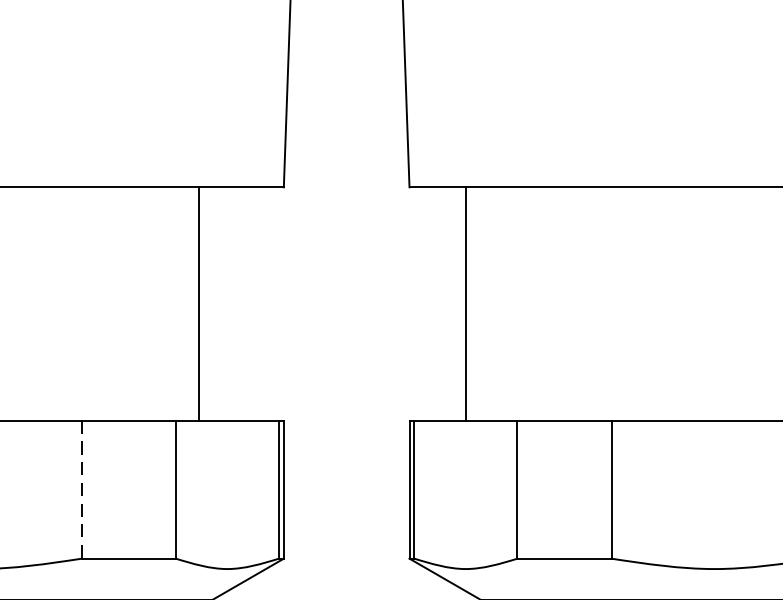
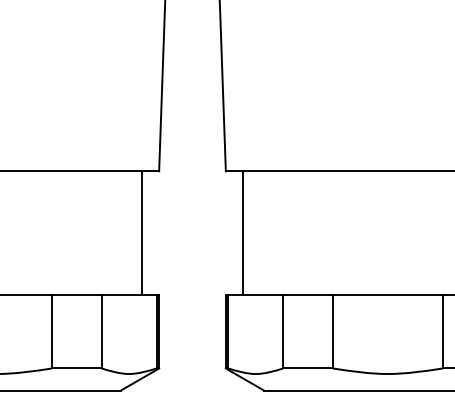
line: (197, 304) -> (141, 233), moved
line: (467, 304) -> (243, 233), moved
line: (81, 489) -> (51, 331), dashed -> solid

